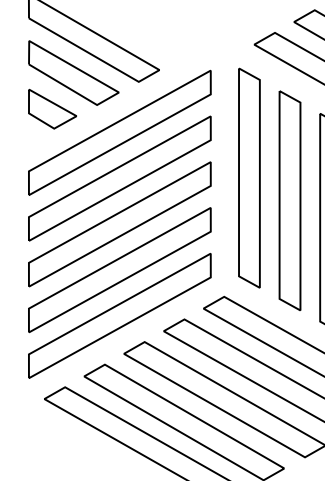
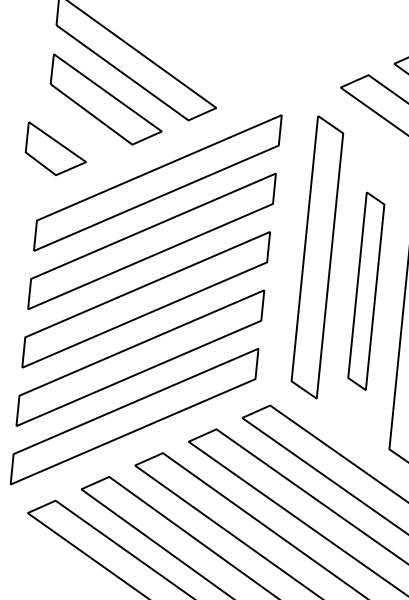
part: (52, 108) -> (56, 149), moved
part: (289, 200) -> (365, 290), size x0.7

